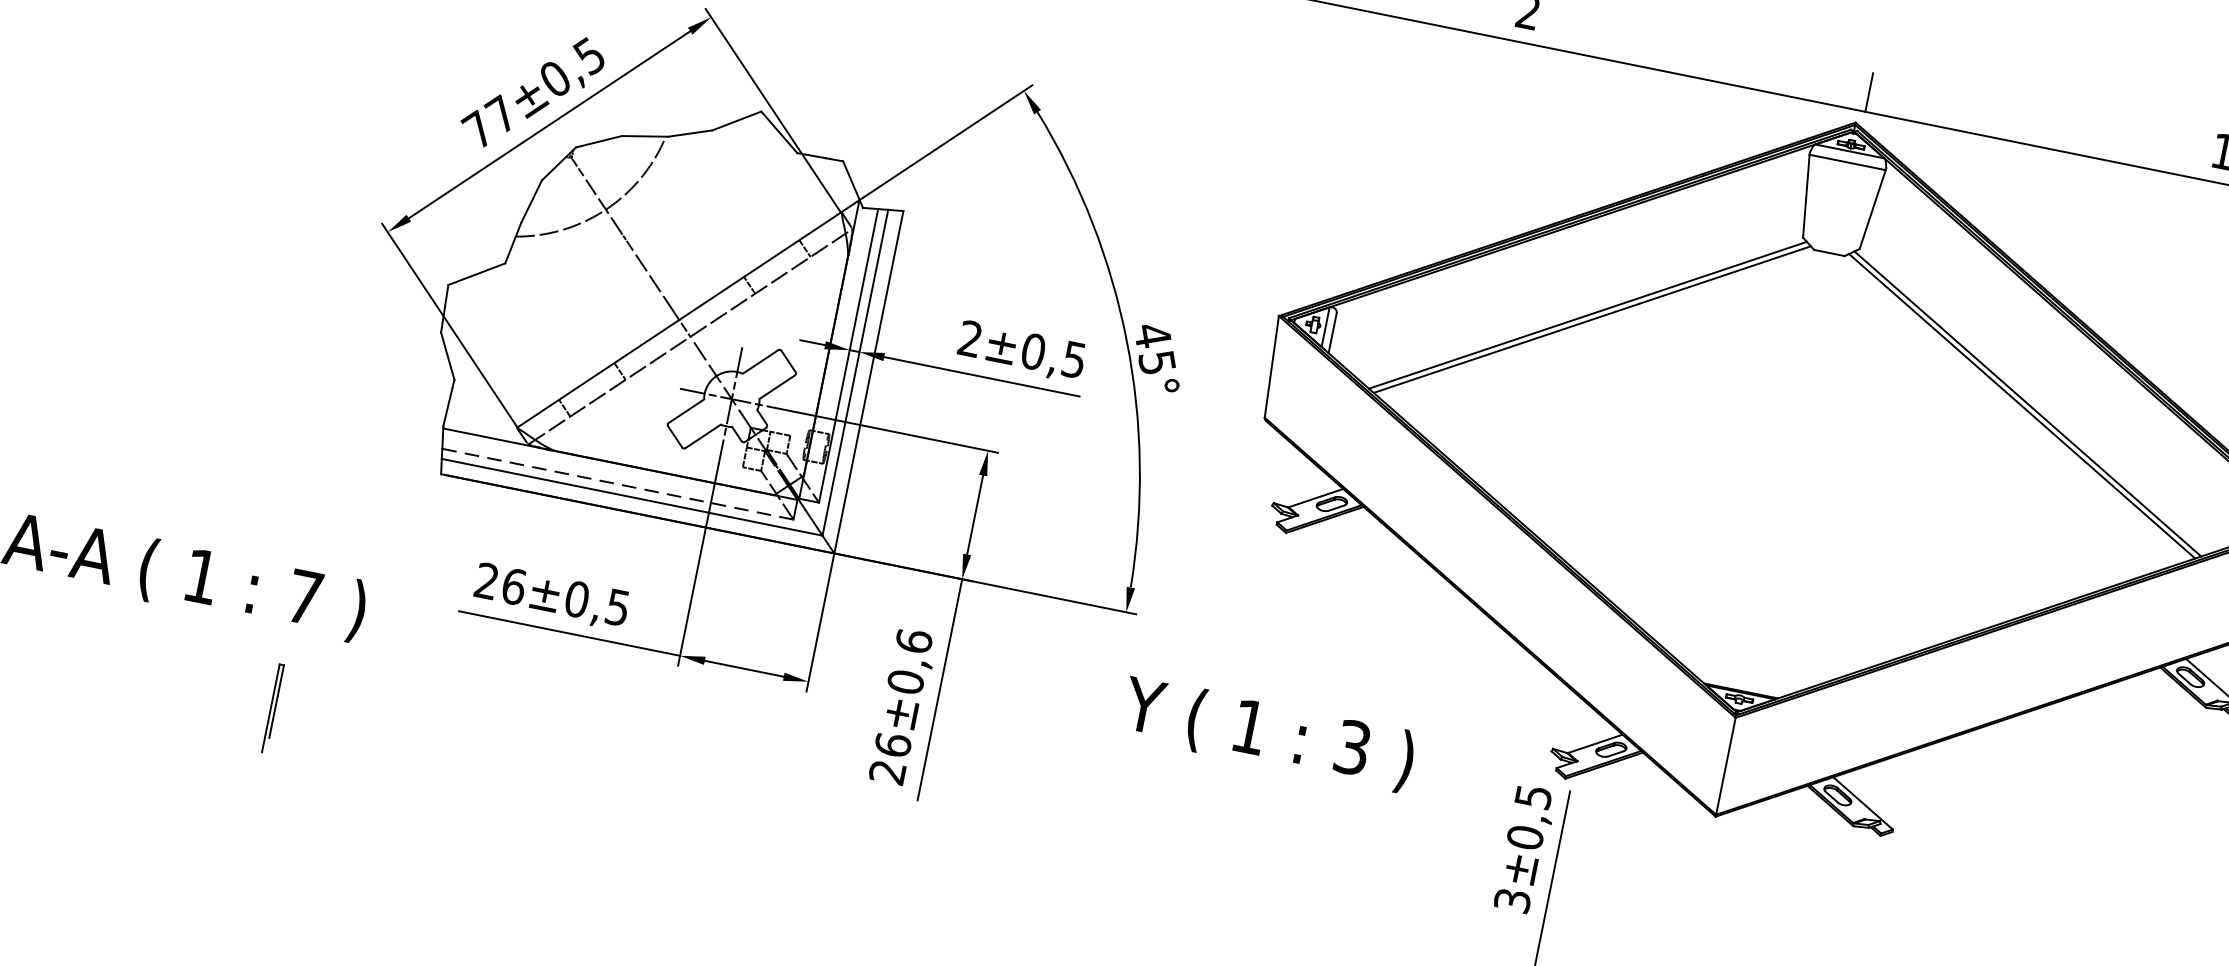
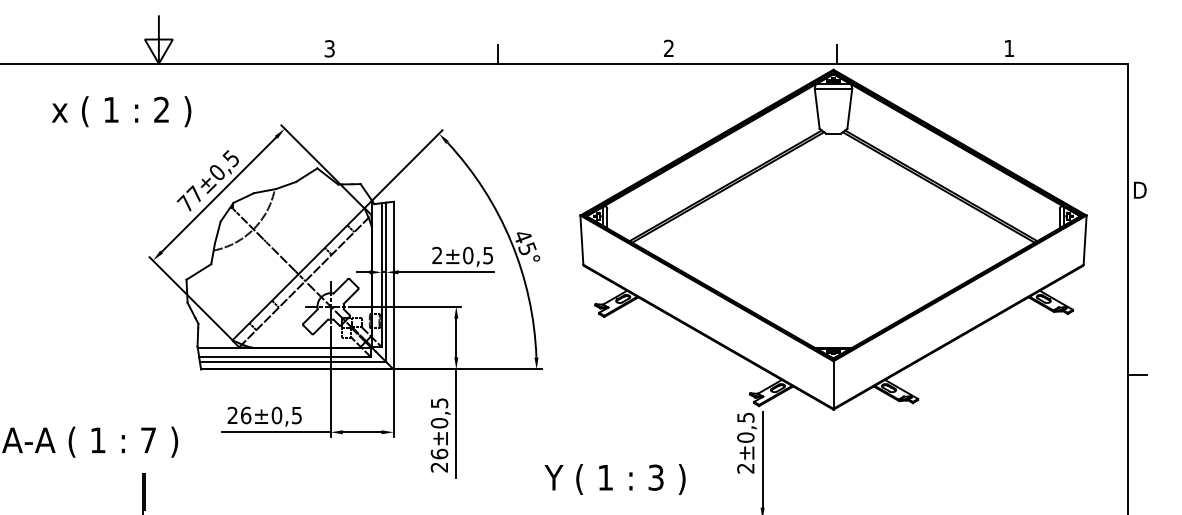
line: (616, 484) -> (284, 357), dashed -> solid
text: (913, 641) -> (439, 403), ±0,6 -> ±0,5
text: (1267, 734) -> (614, 479), moved
text: (1511, 900) -> (745, 468), 3 -> 2

